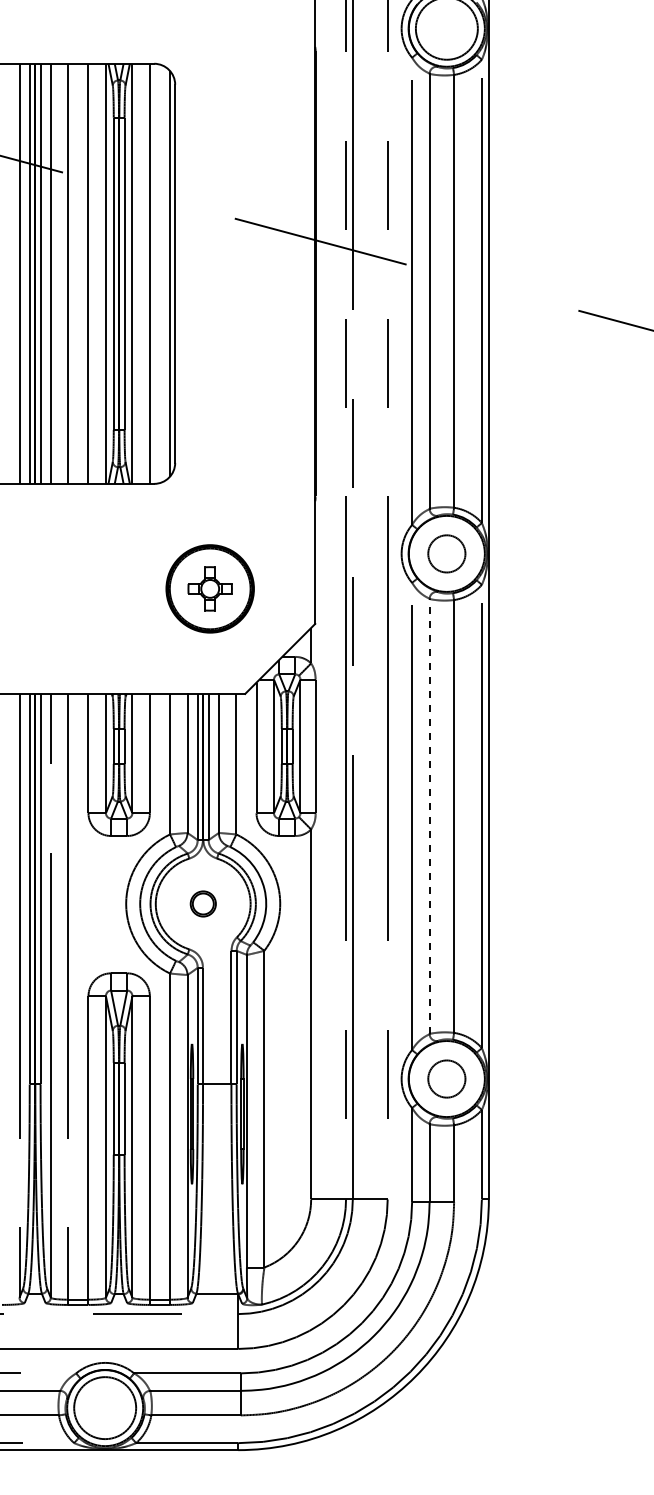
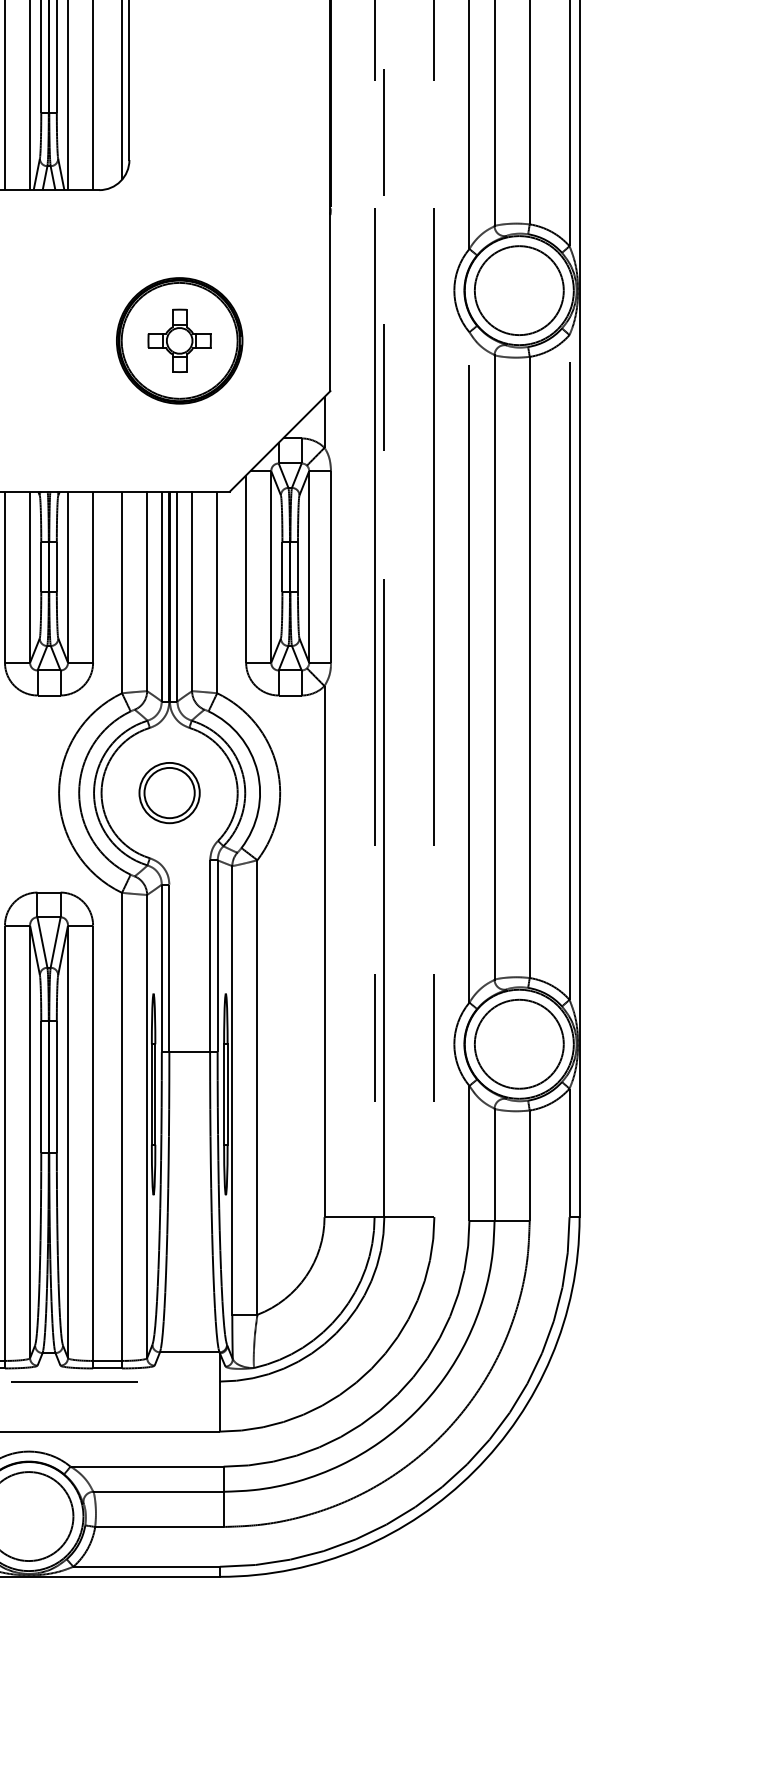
circle: (446, 553) -> (518, 290), size x1.67
line: (429, 816) -> (494, 667), dashed -> solid
part: (203, 903) -> (170, 792), size x1.67
circle: (446, 1079) -> (518, 1044), size x1.67

